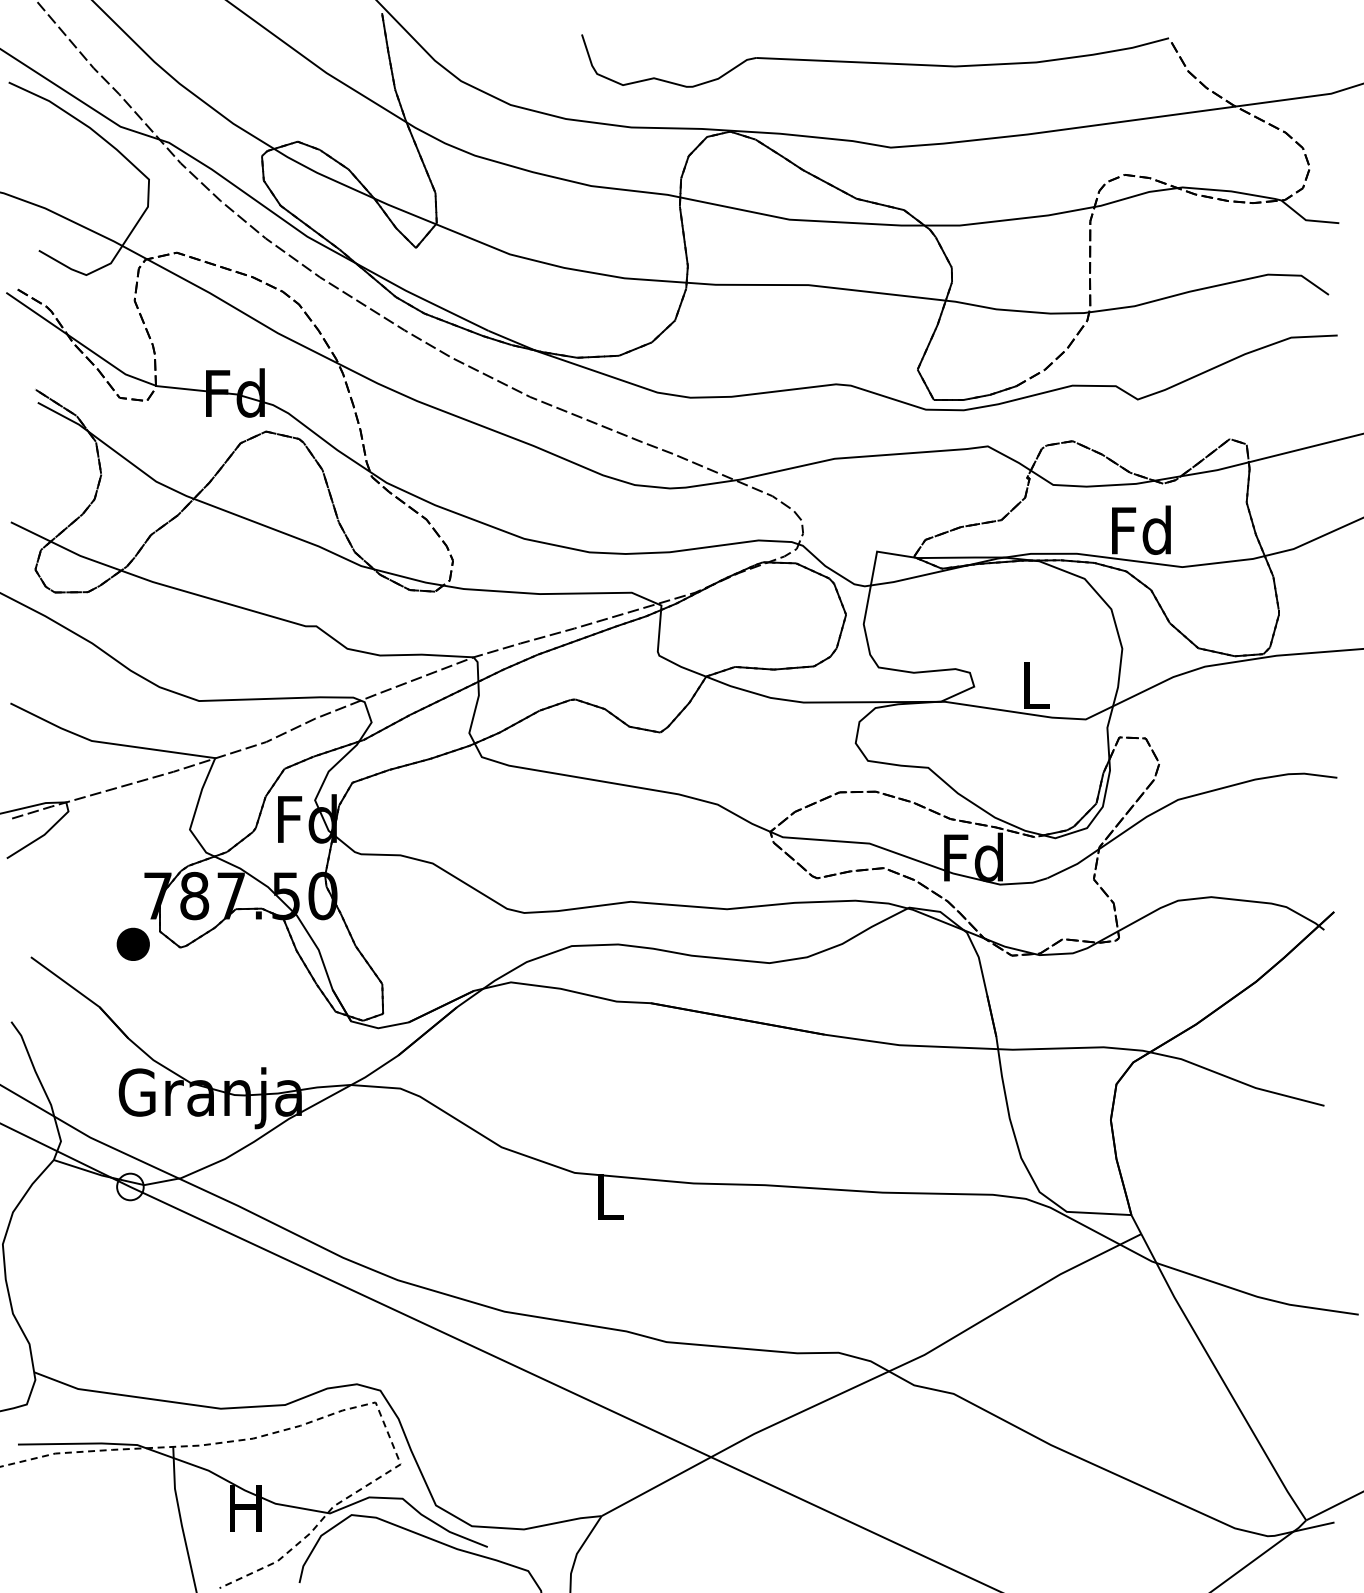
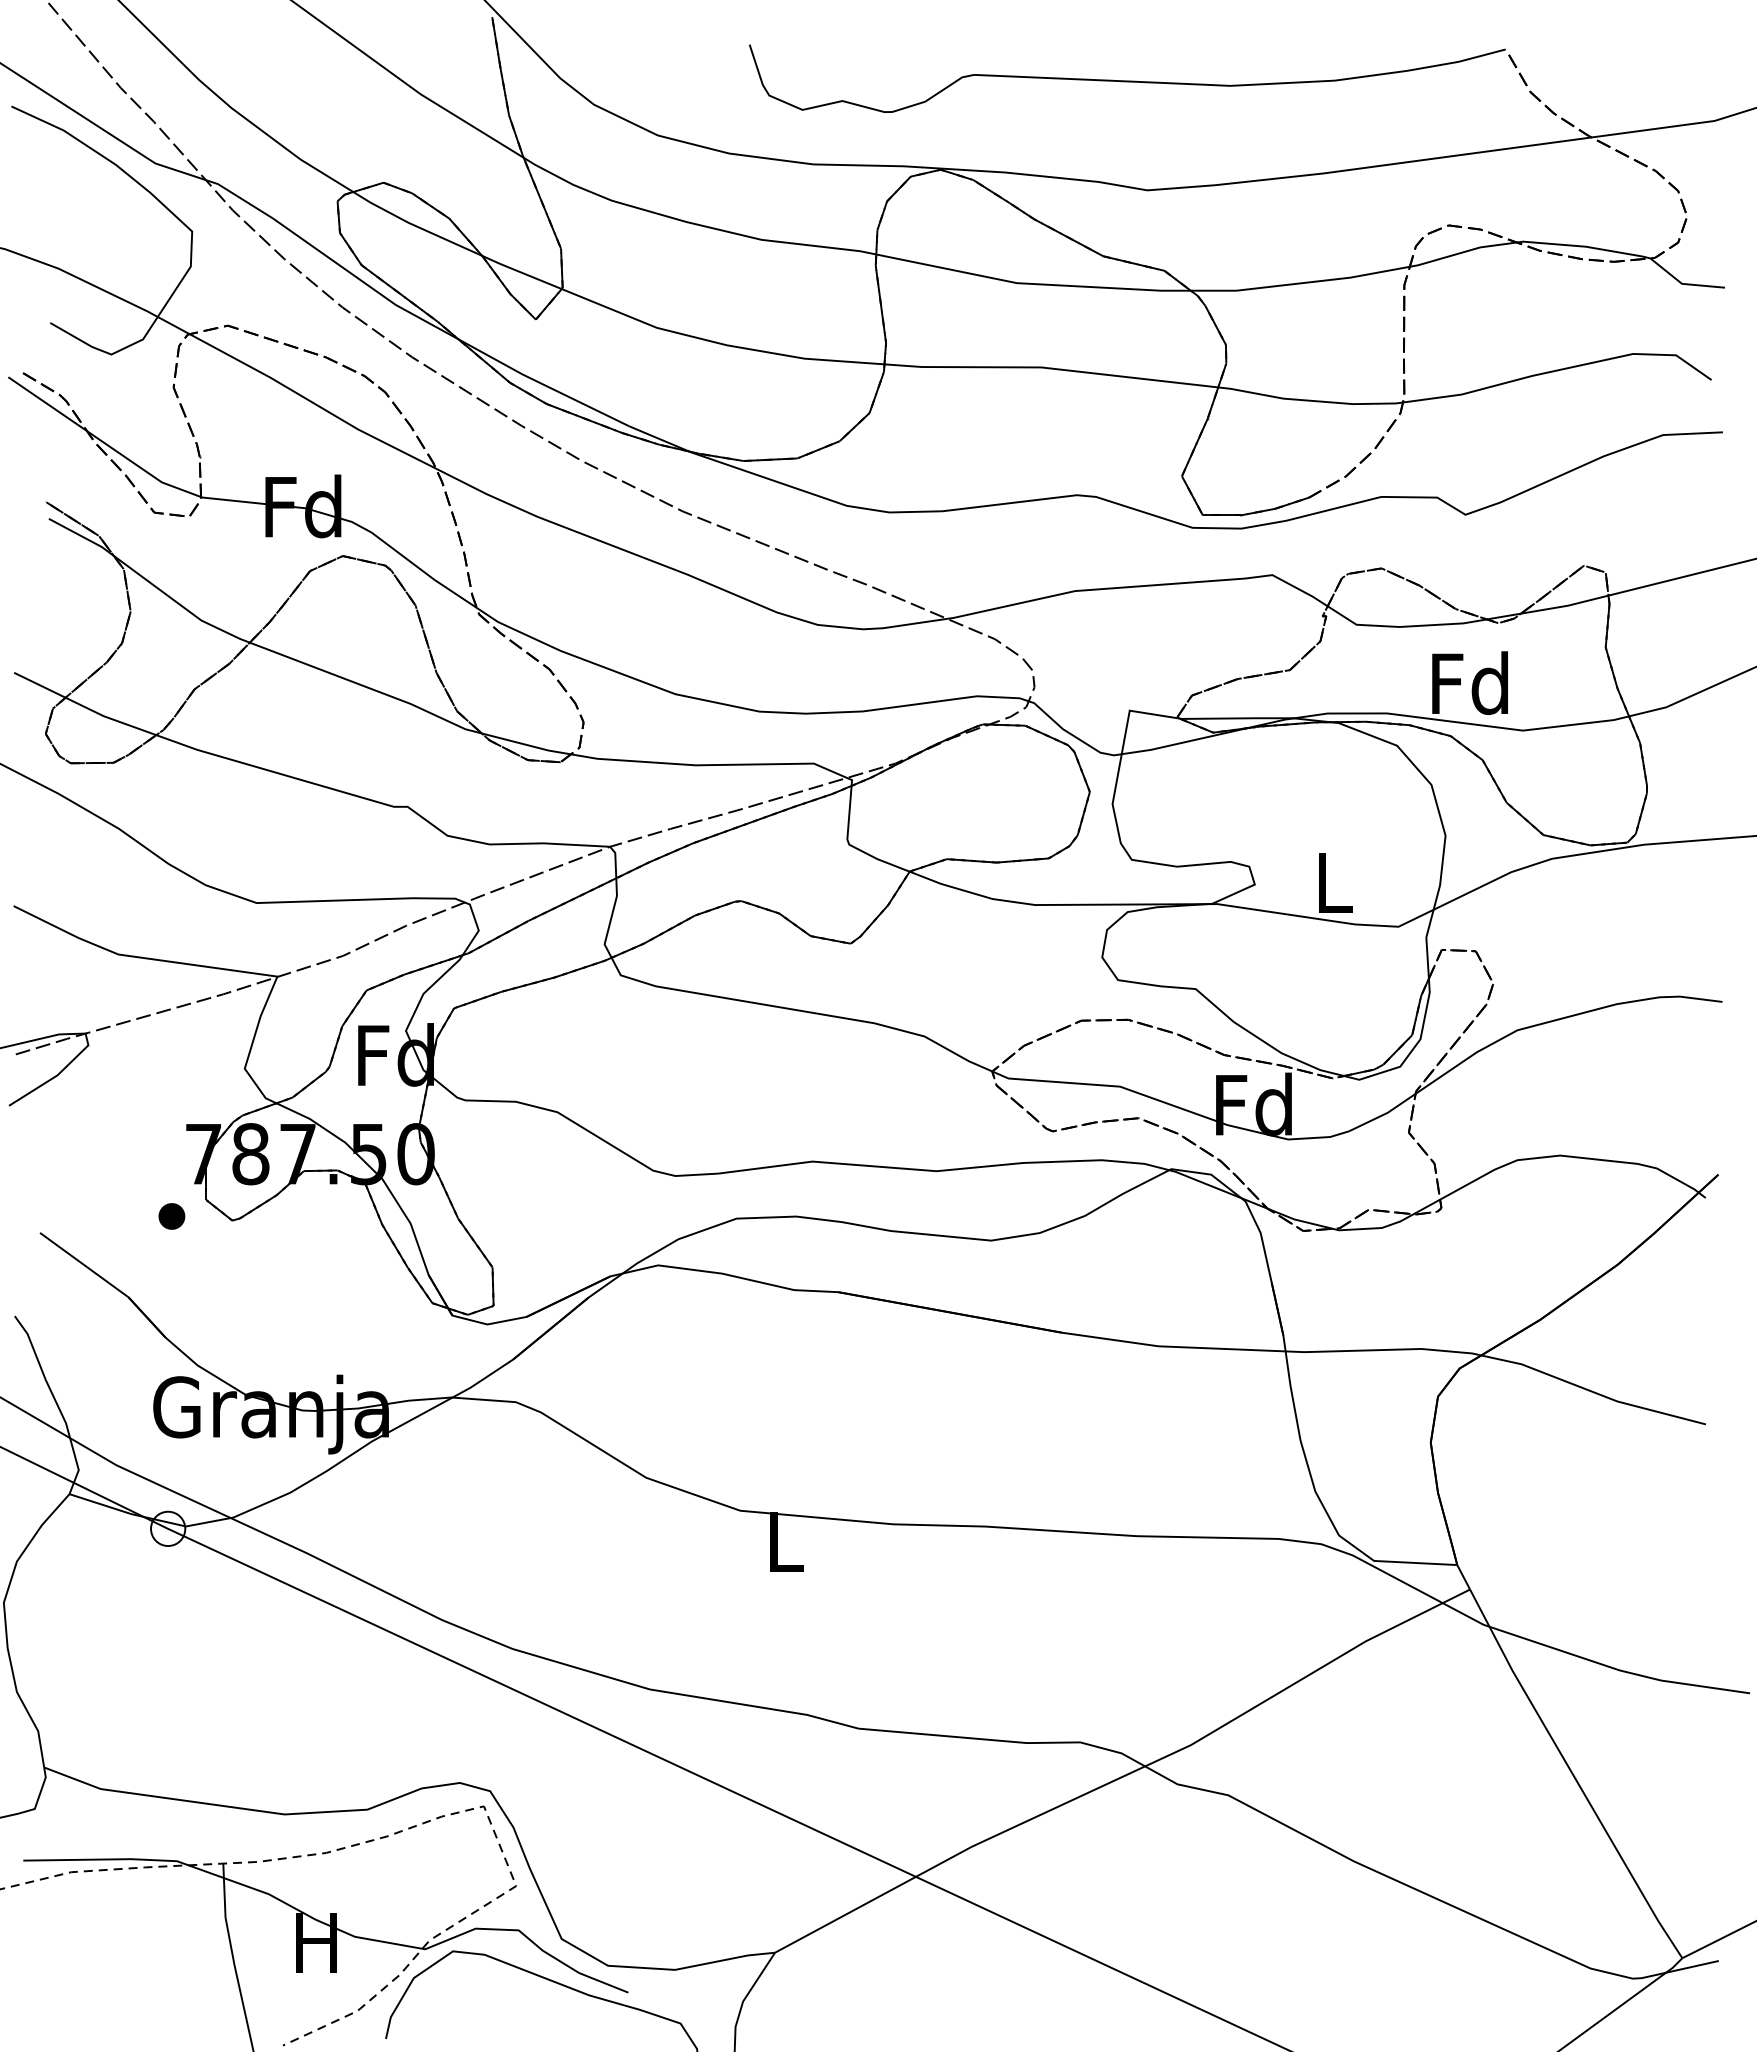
part: (133, 944) -> (171, 1216), size x0.62

